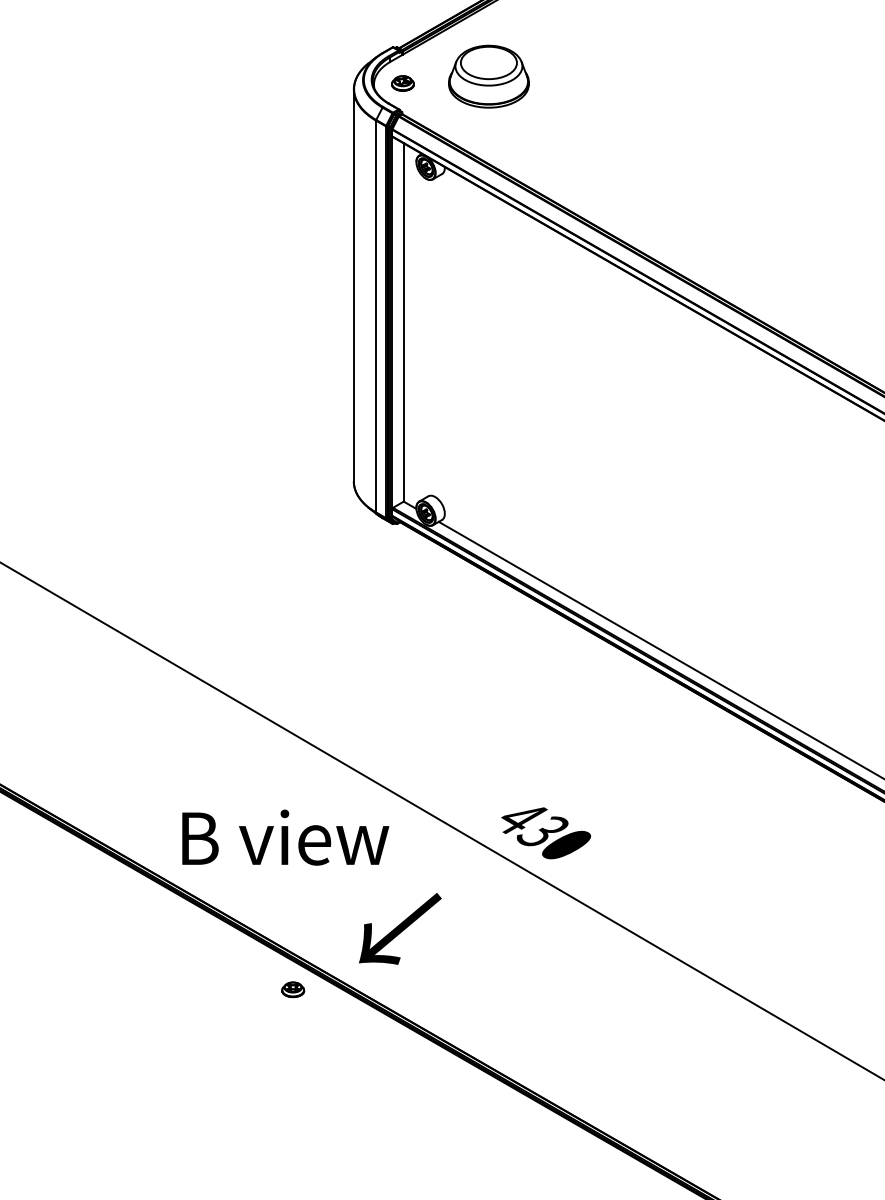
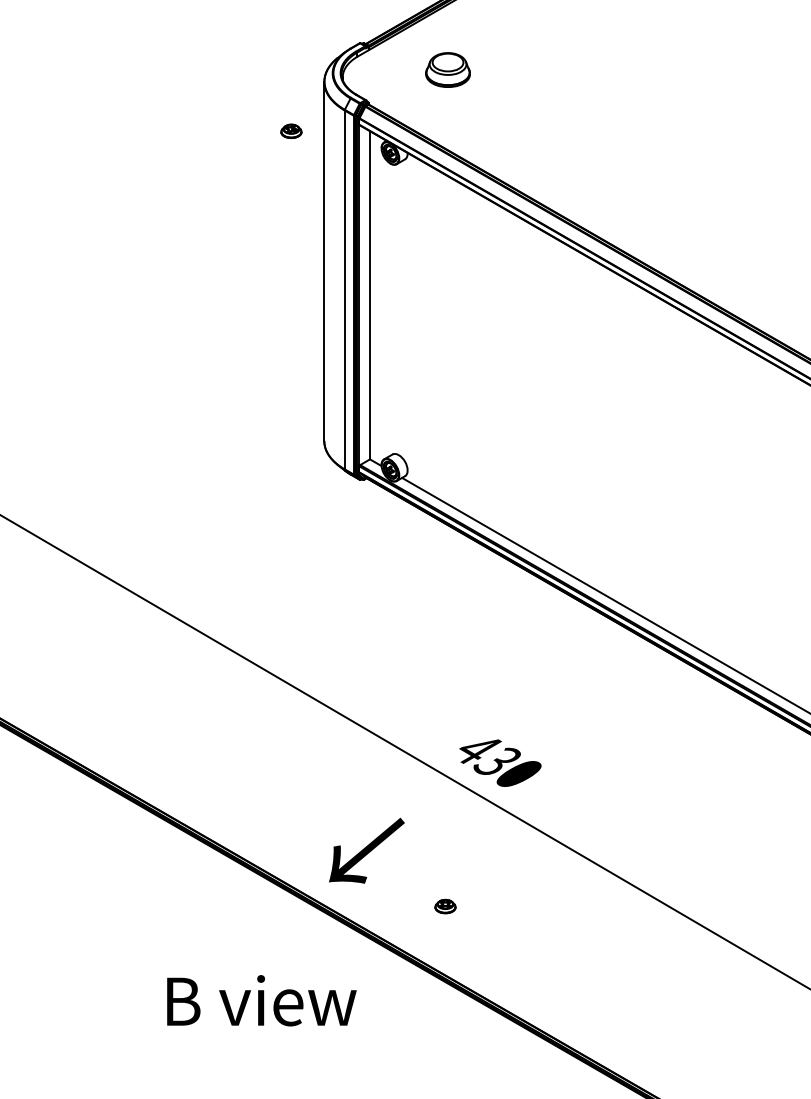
part: (488, 76) -> (447, 69), size x0.6
part: (402, 83) -> (290, 131), moved
text: (285, 837) -> (261, 1000), moved
part: (293, 989) -> (445, 906), moved

